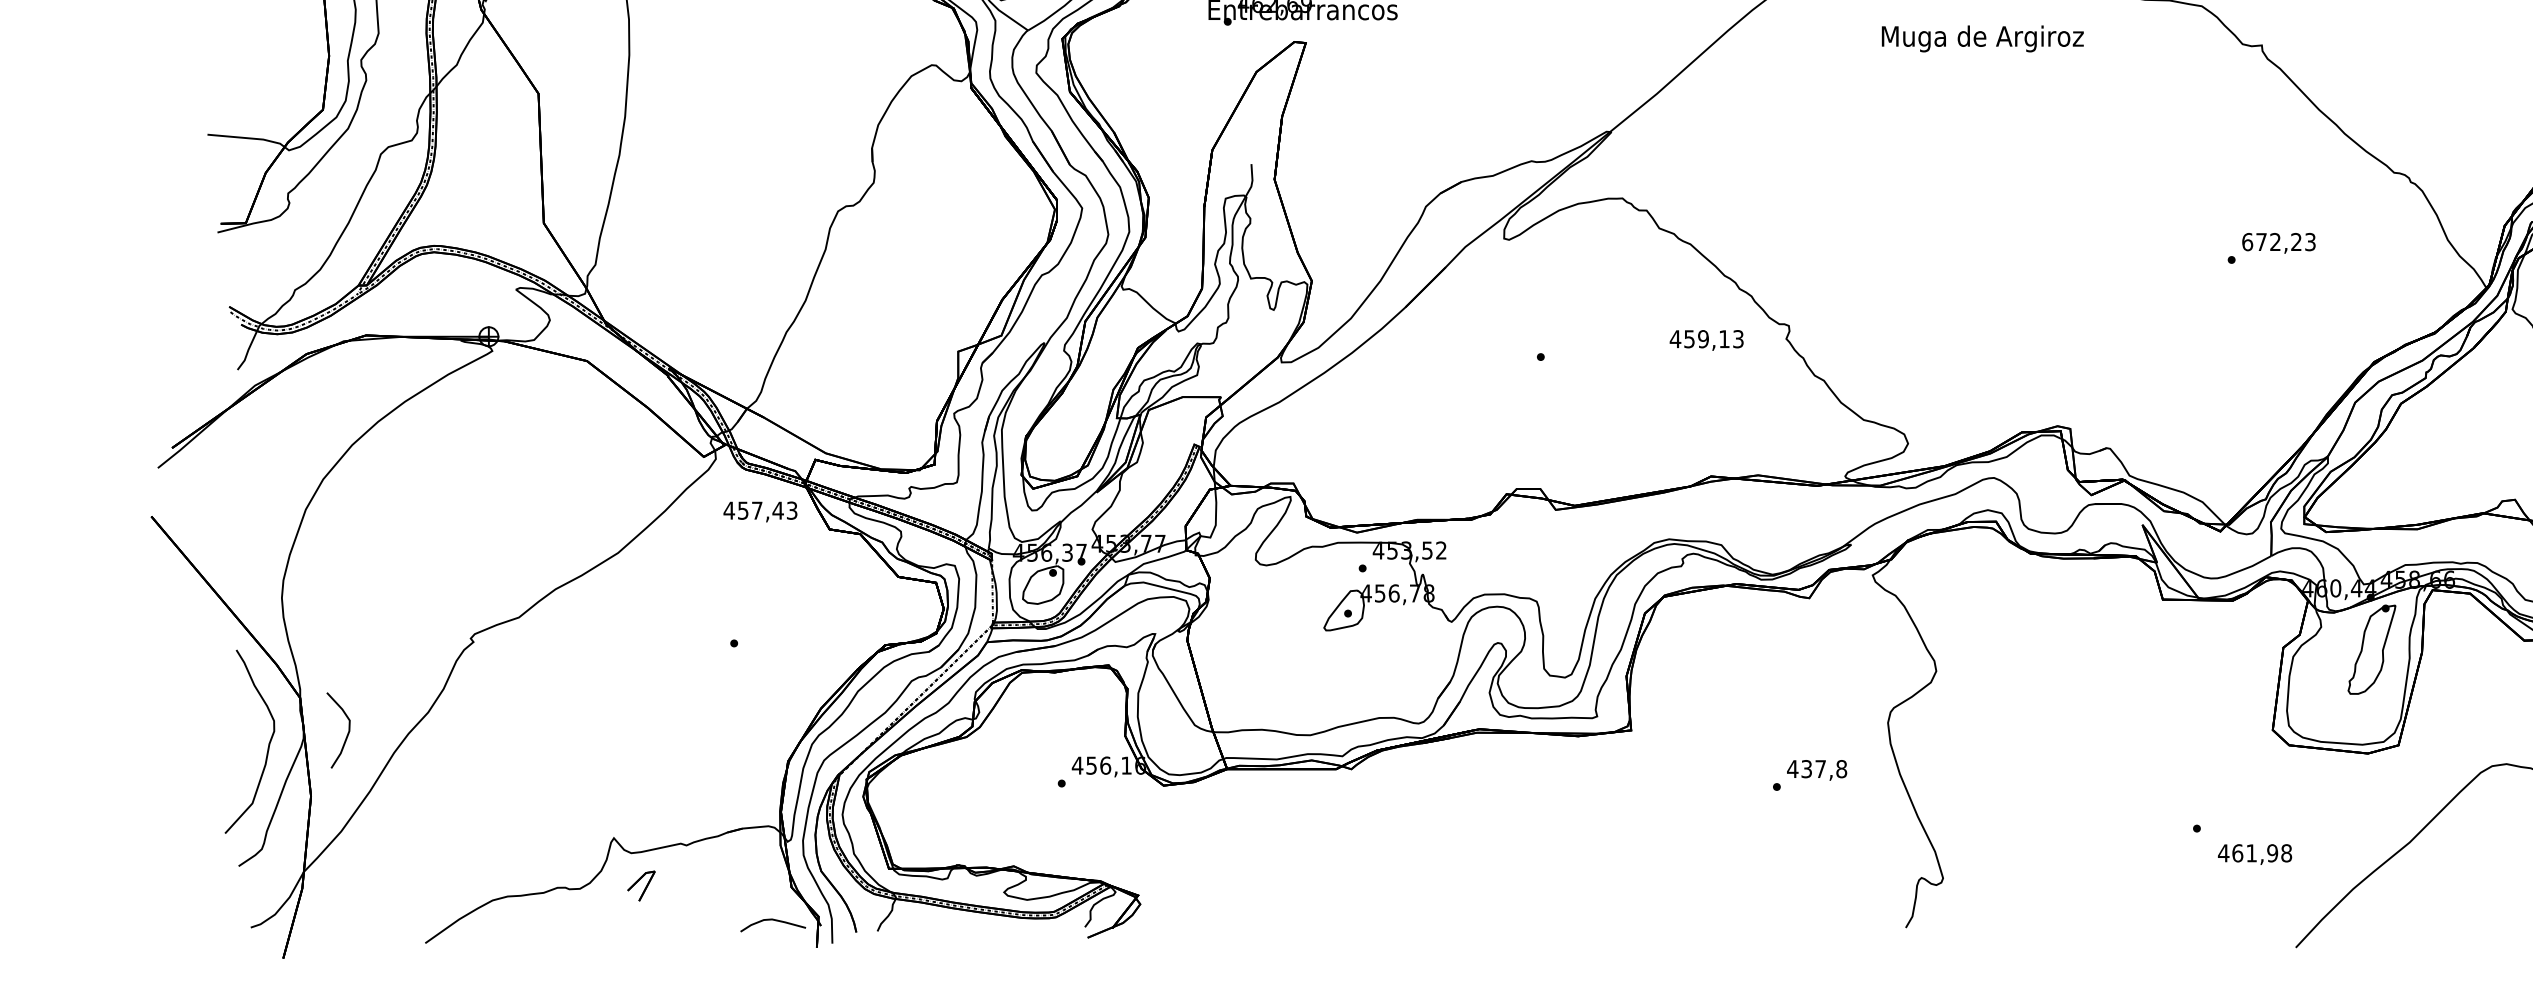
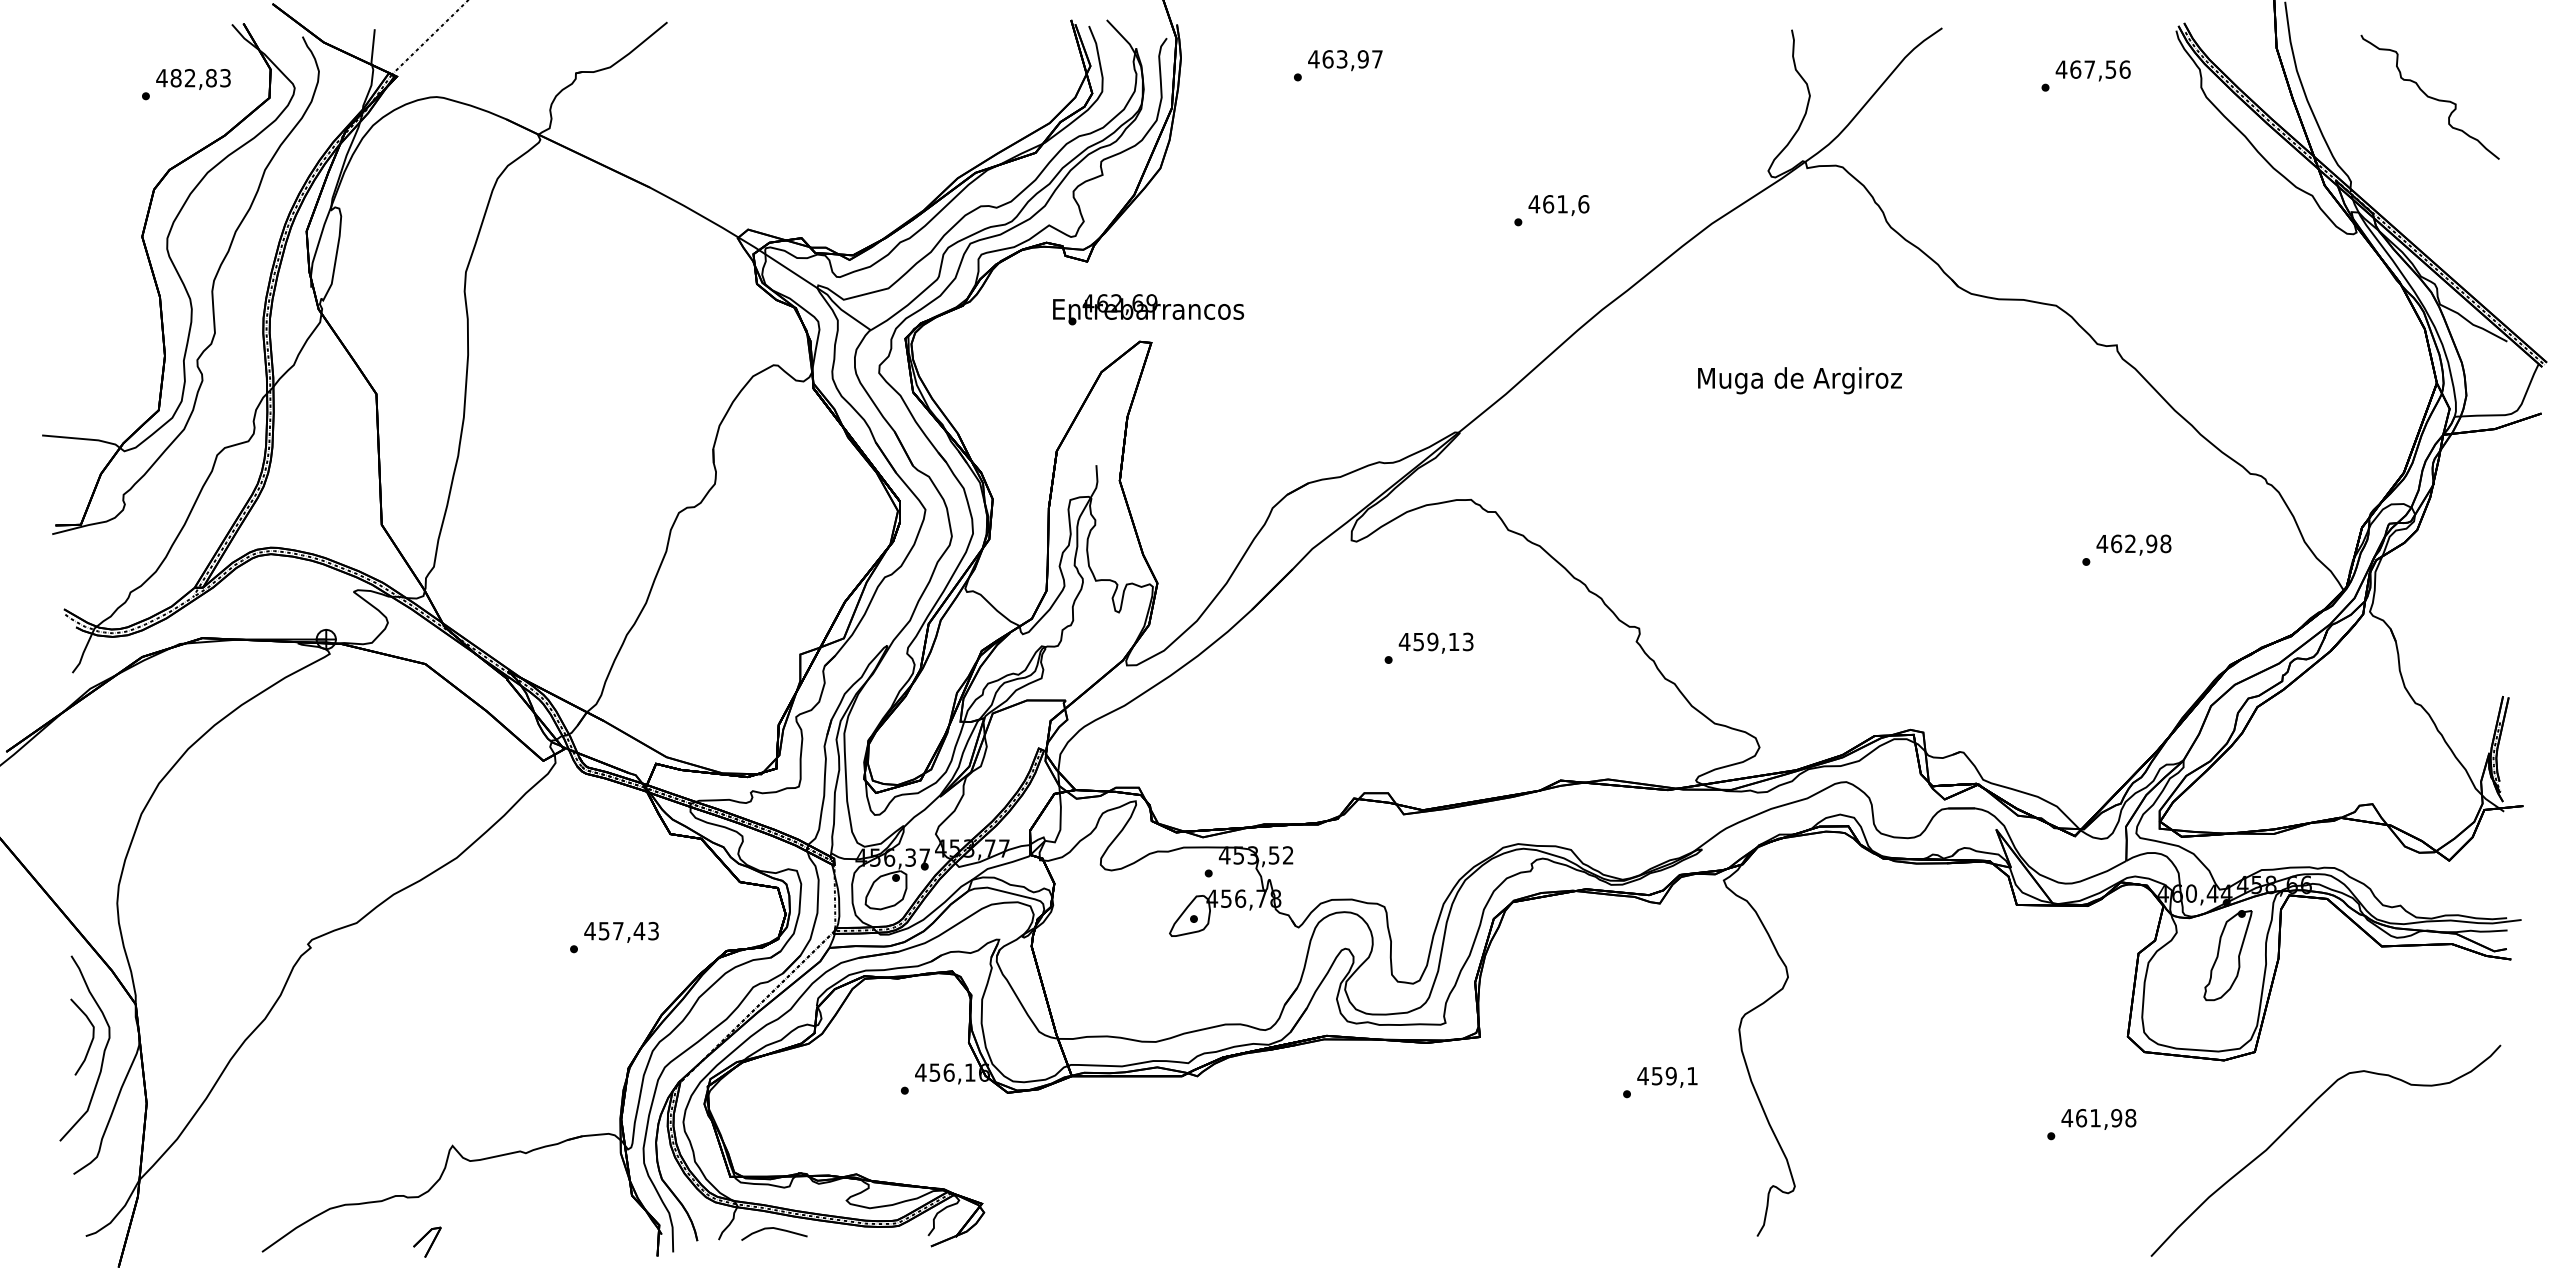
text: (1982, 38) -> (1799, 380), moved
text: (2278, 241) -> (2133, 543), 672,23 -> 462,98
text: (1706, 339) -> (1435, 642), moved
text: (760, 512) -> (621, 932), moved
curve: (347, 732) -> (91, 1039), moved
text: (1823, 768) -> (1674, 1075), 437,8 -> 459,1
text: (2254, 854) -> (2098, 1119), moved
part: (641, 885) -> (427, 1241), moved
curve: (773, 920) -> (774, 1229), moved

